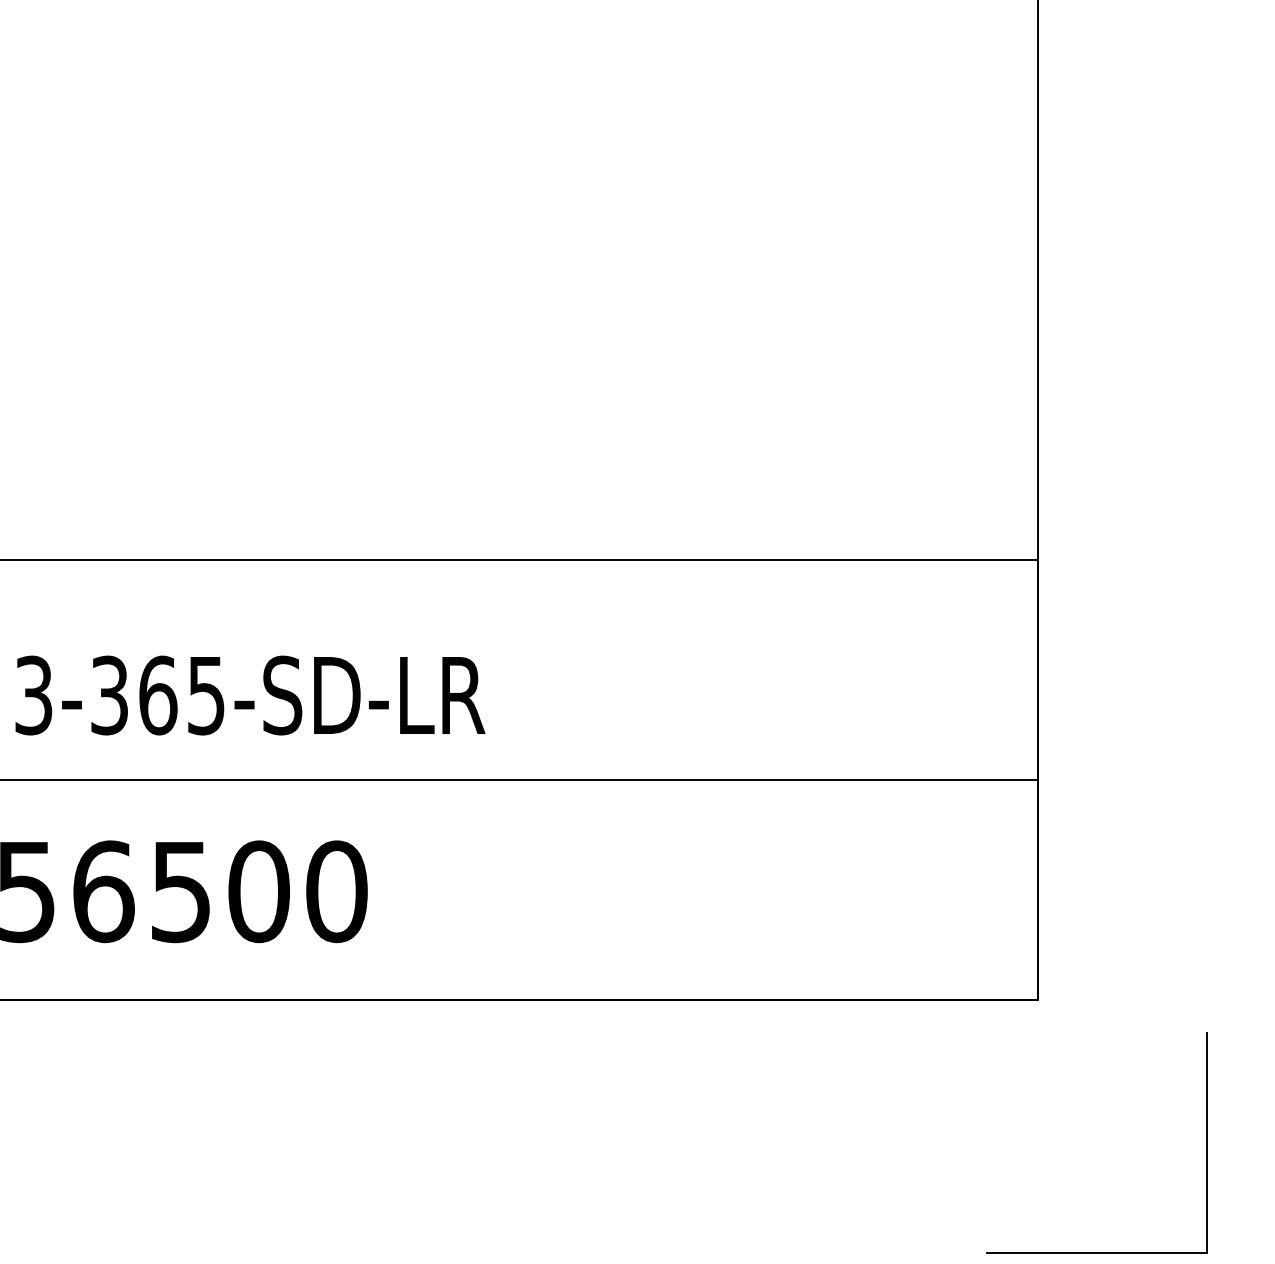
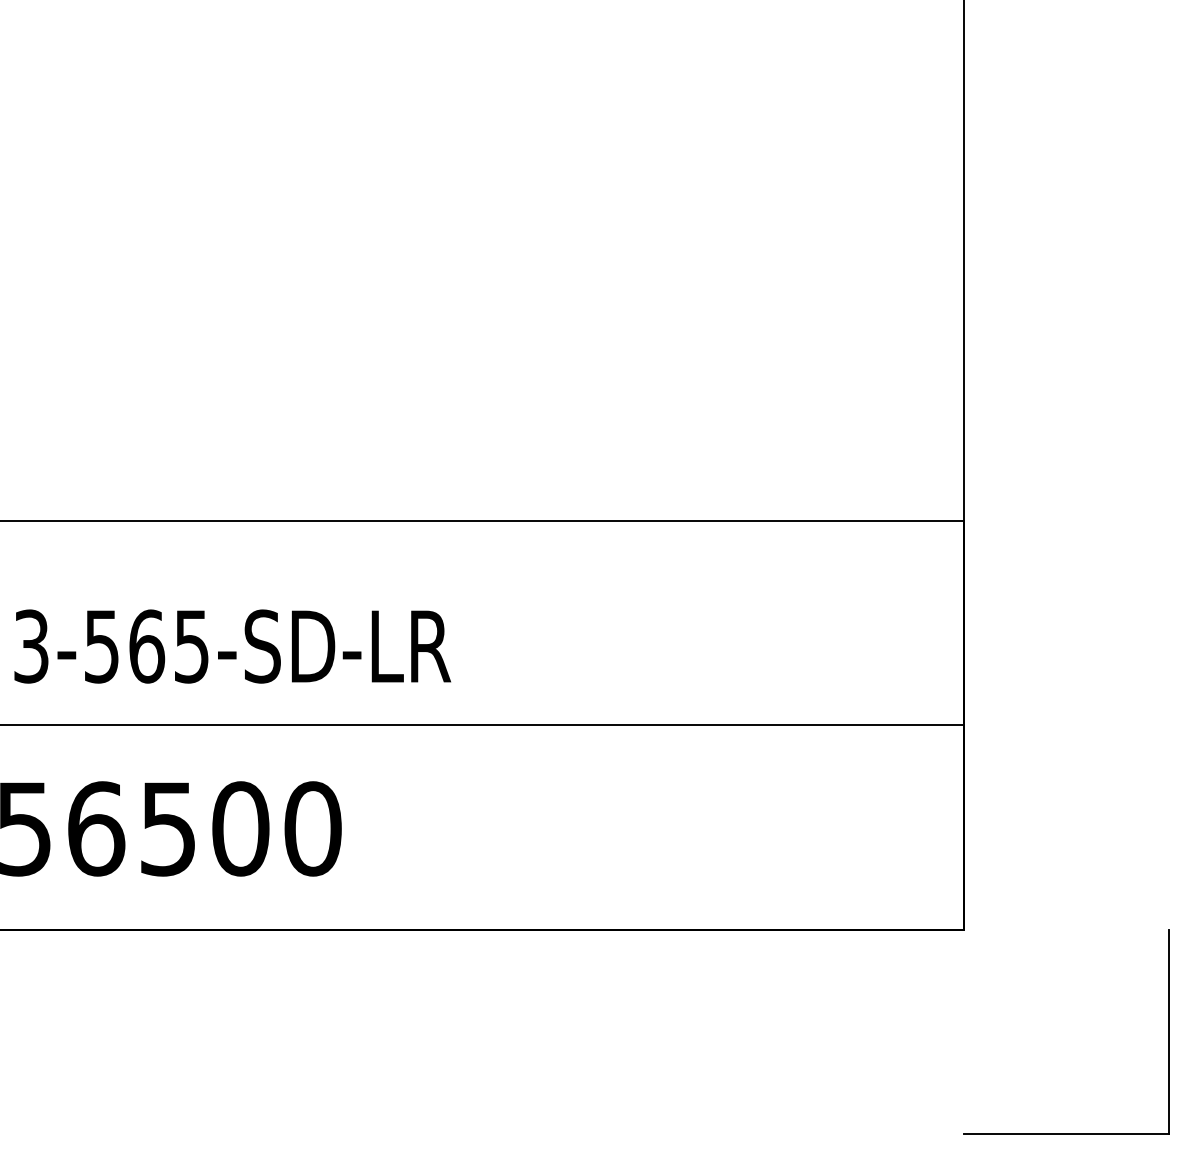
text: (109, 695) -> (101, 646), 3-365-SD-LR -> 3-565-SD-LR
part: (1206, 1141) -> (1168, 1031), moved

